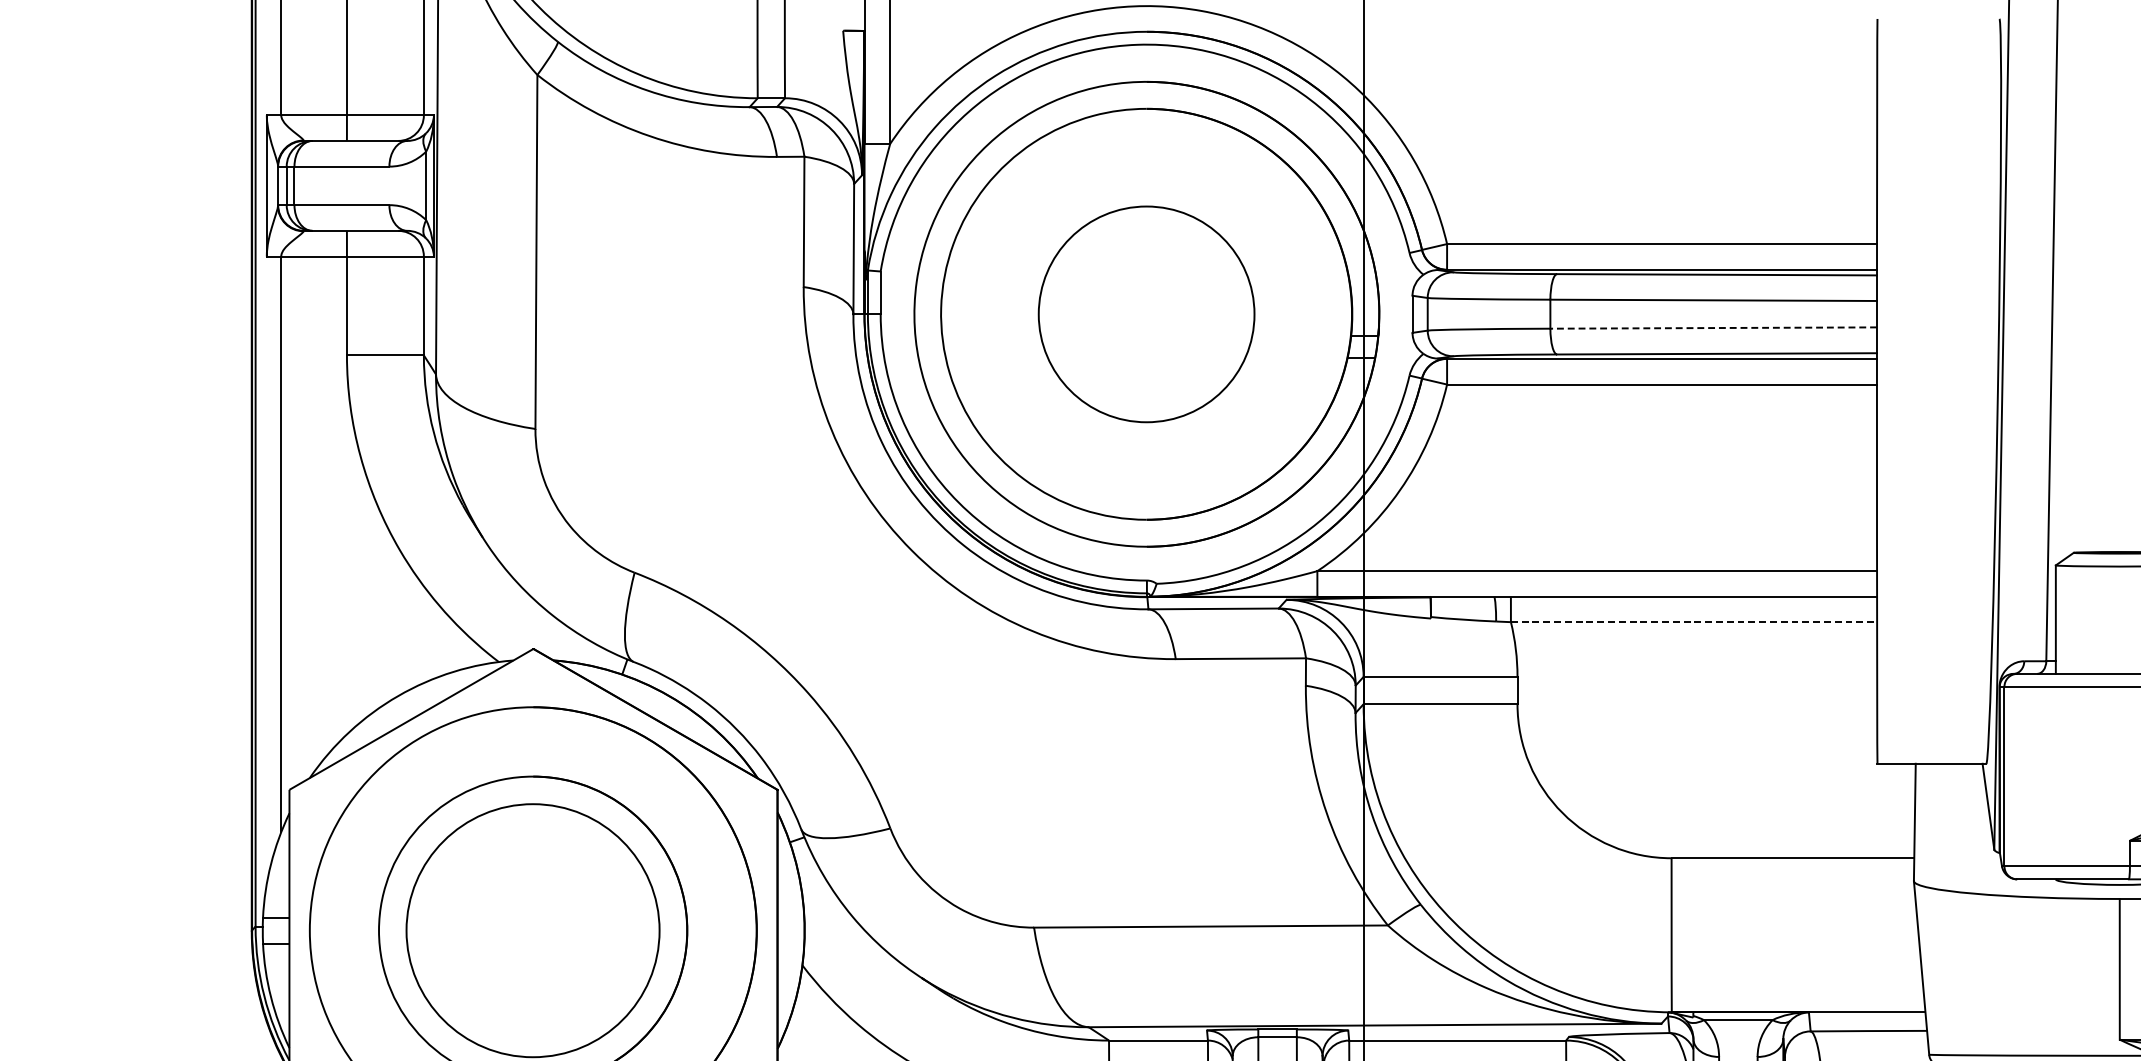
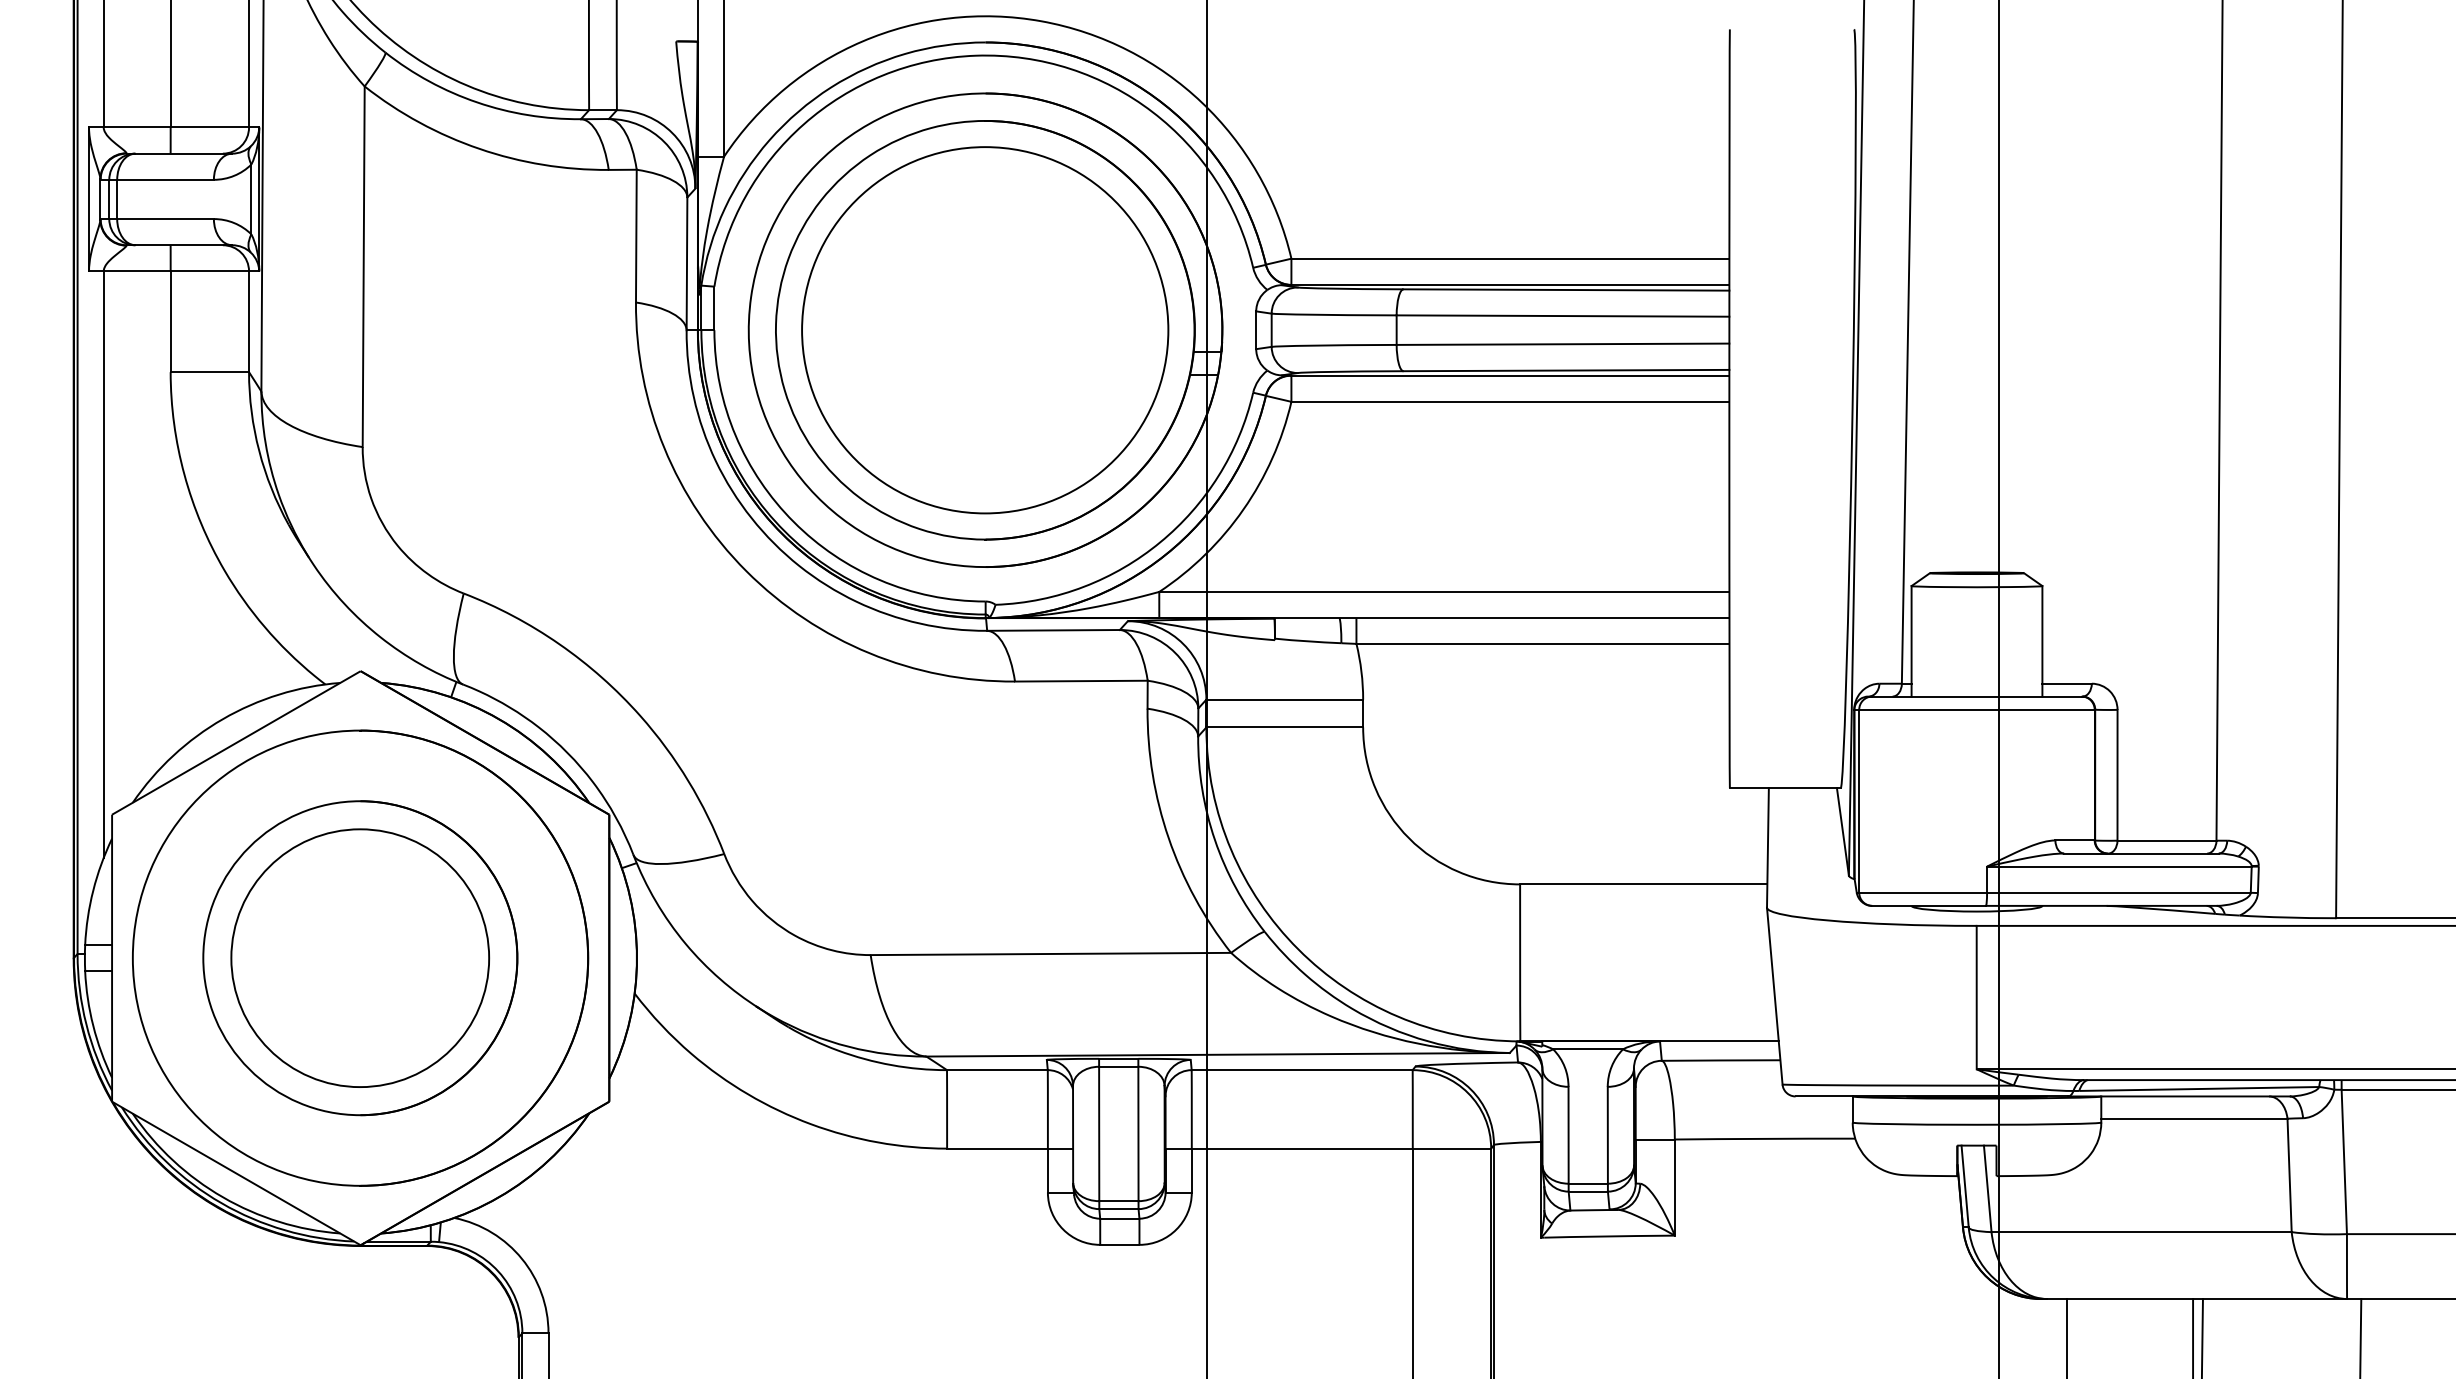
part: (1146, 314) -> (985, 330), size x1.67
line: (1713, 328) -> (1562, 344), dashed -> solid
line: (1693, 621) -> (1542, 643), dashed -> solid

